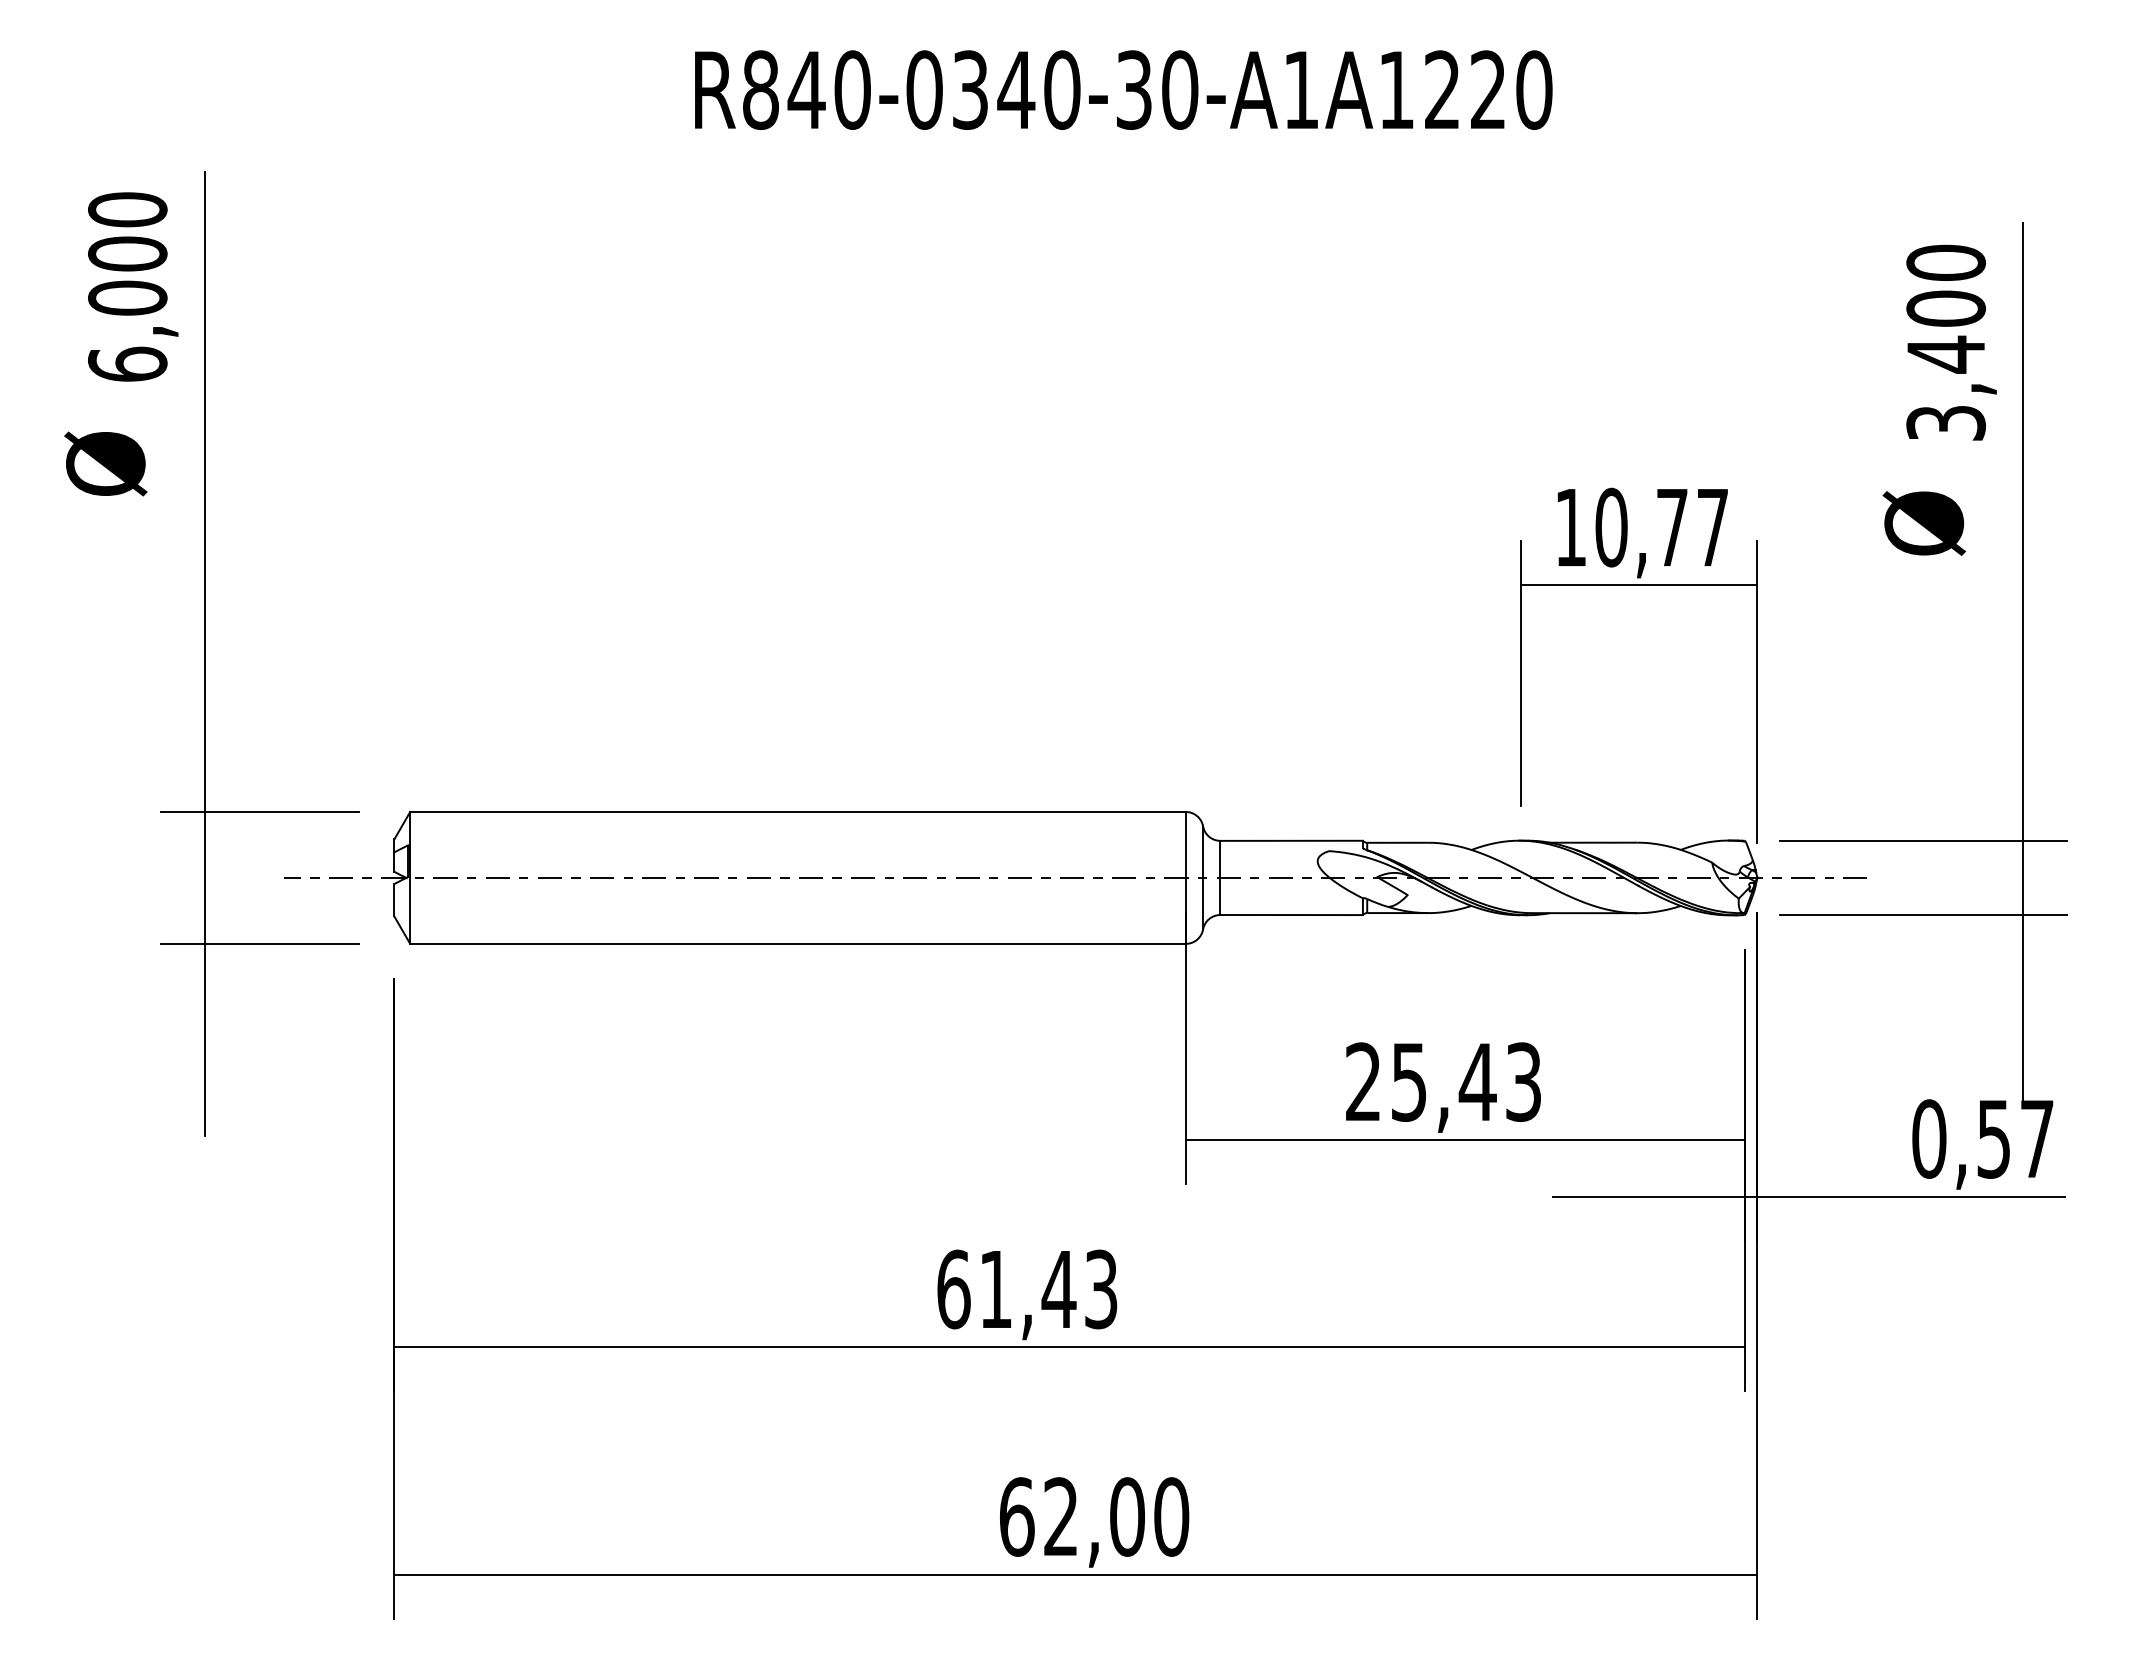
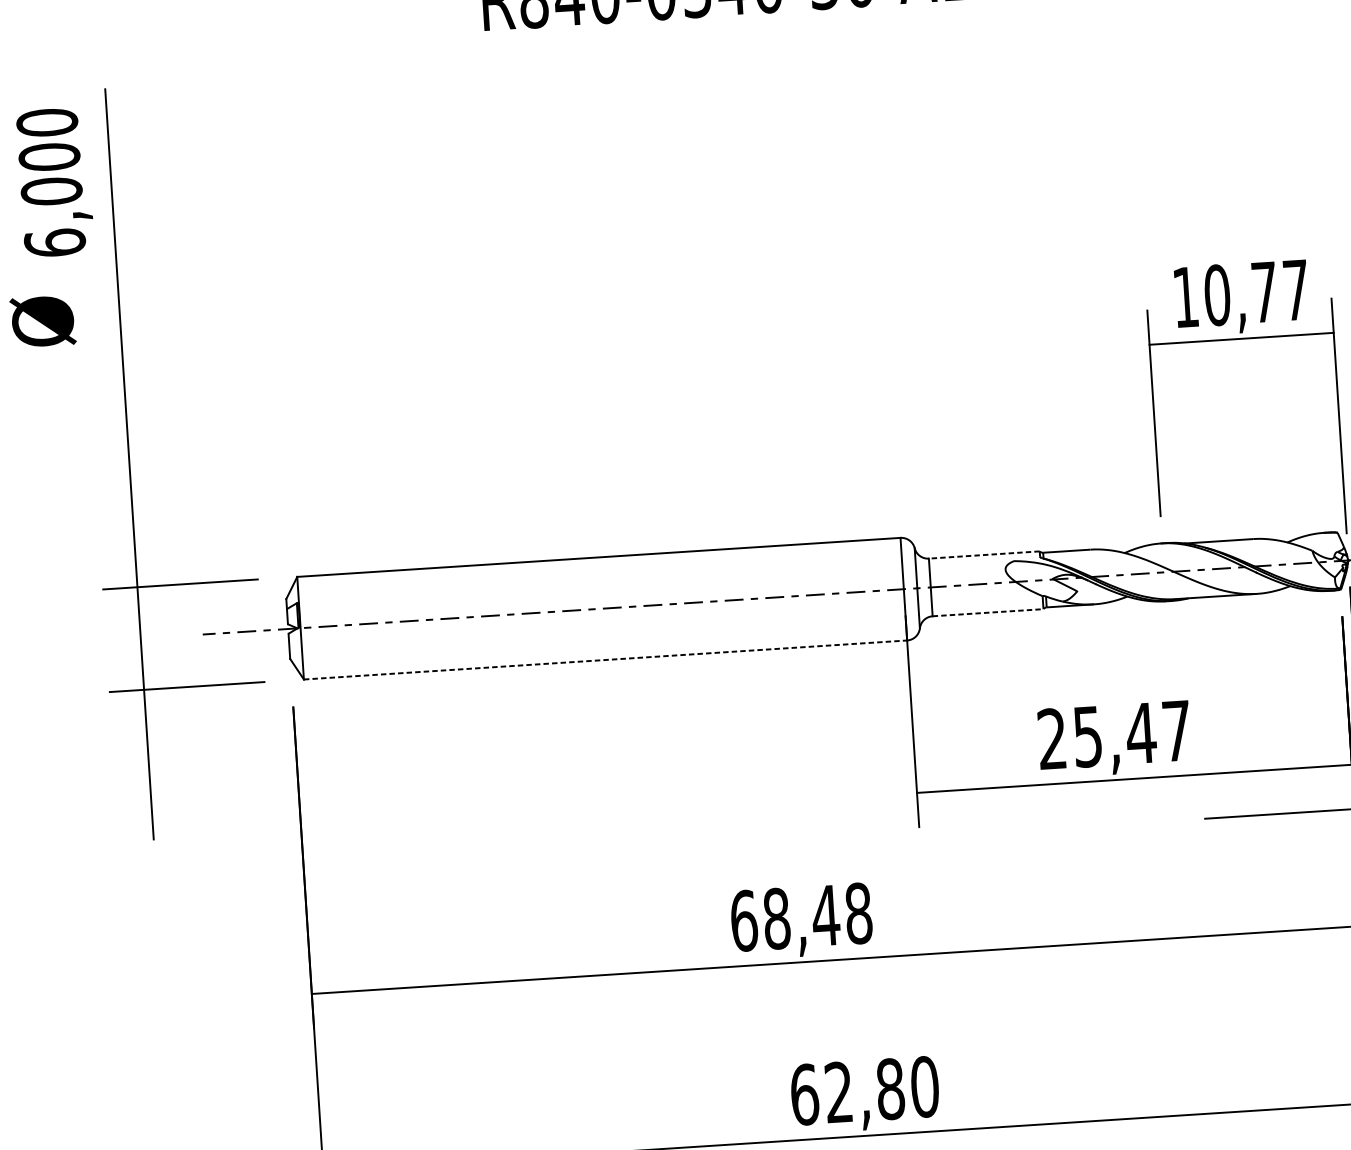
line: (1291, 840) -> (984, 554), solid -> dashed
line: (1292, 915) -> (988, 613), solid -> dashed
line: (798, 943) -> (605, 659), solid -> dashed
text: (1523, 1082) -> (1176, 731), 25,43 -> 25,47
text: (1048, 1289) -> (817, 916), 61,43 -> 68,48
text: (1127, 1516) -> (890, 1088), 62,00 -> 62,80

